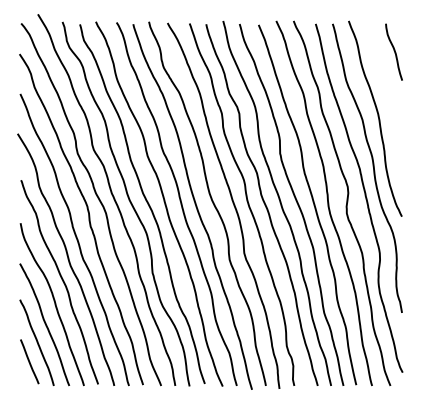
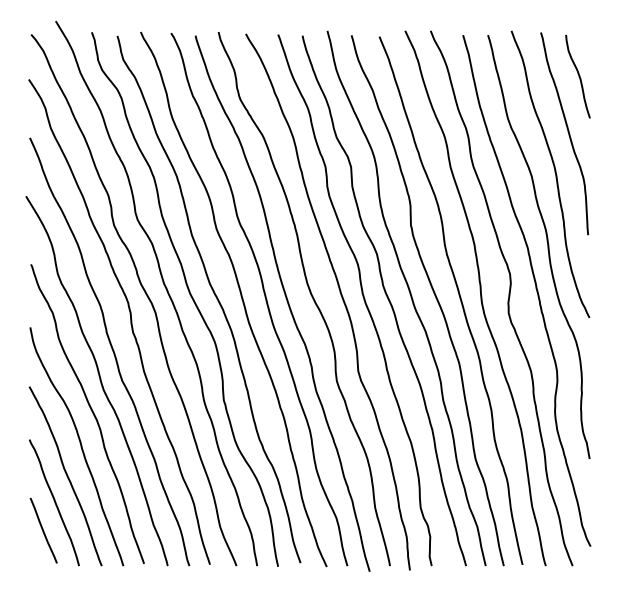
curve: (386, 89) -> (566, 131), added

